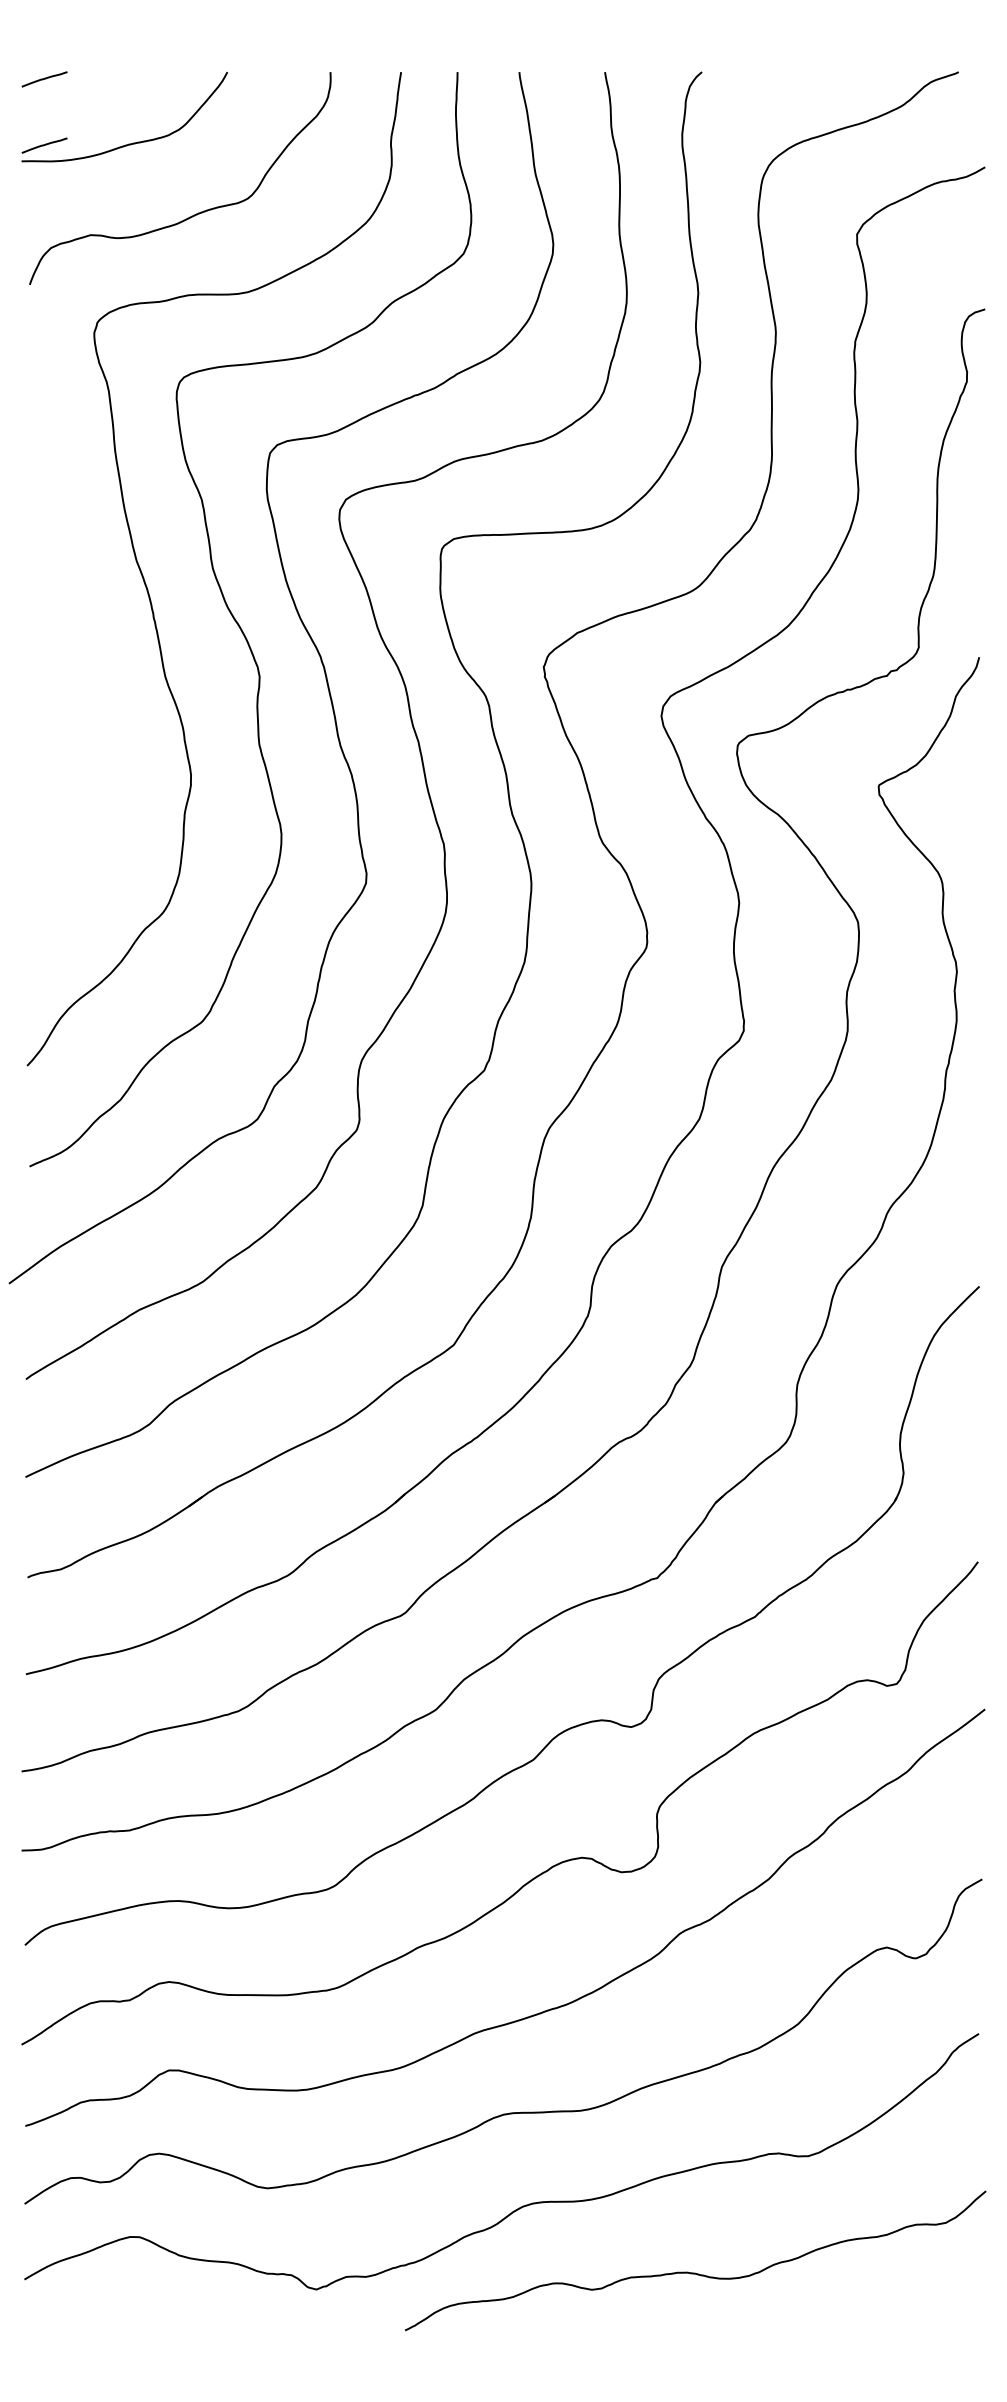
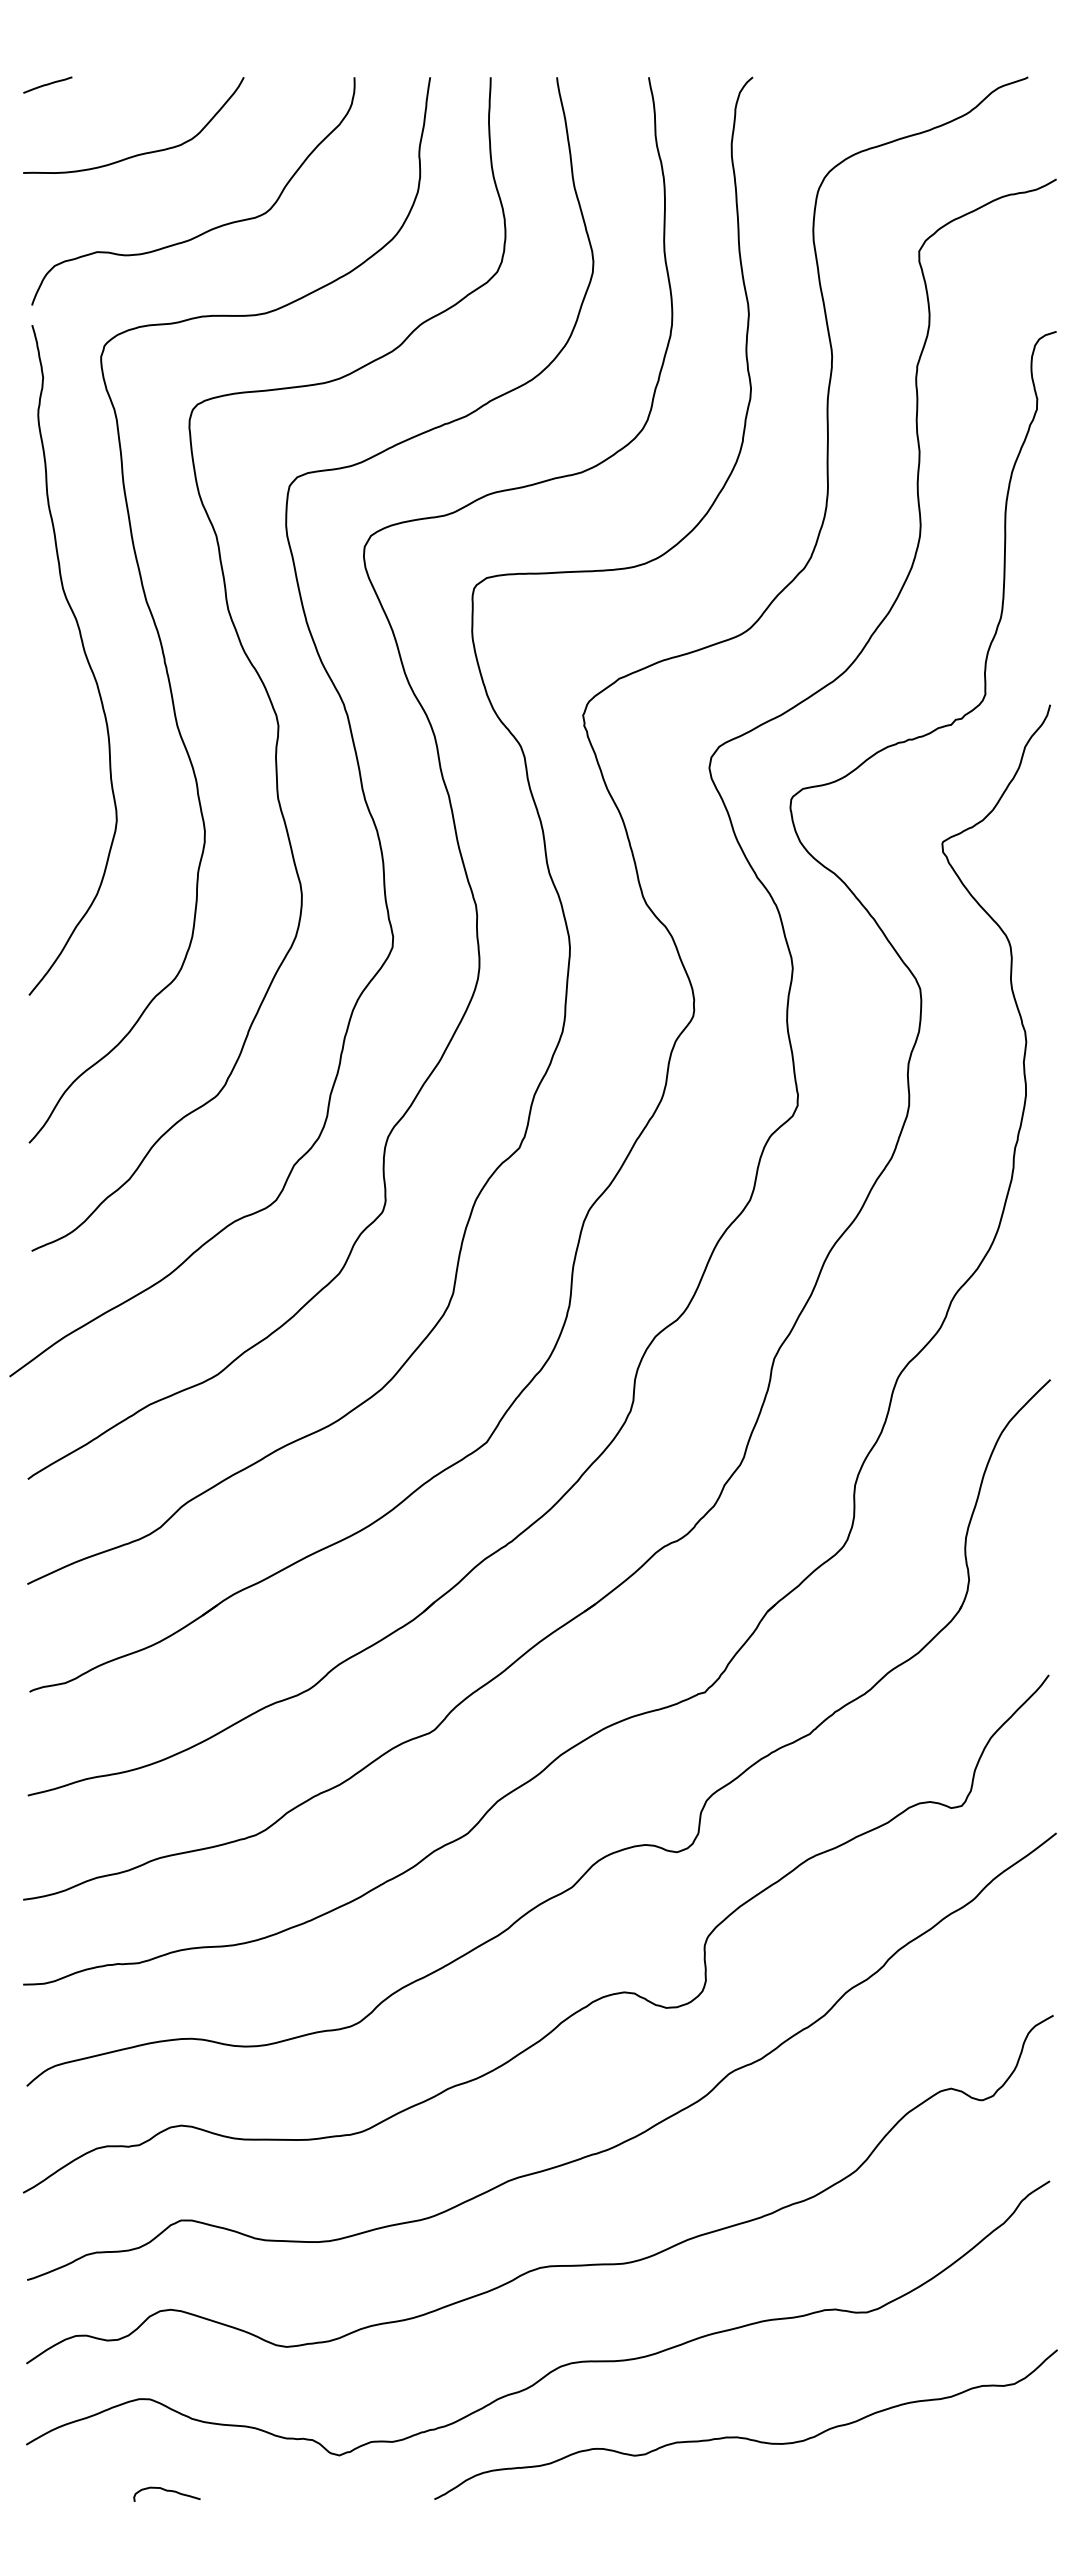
line: (44, 145) -> (47, 155), removed
curve: (79, 613) -> (85, 657), added
curve: (155, 2323) -> (166, 2491), added

